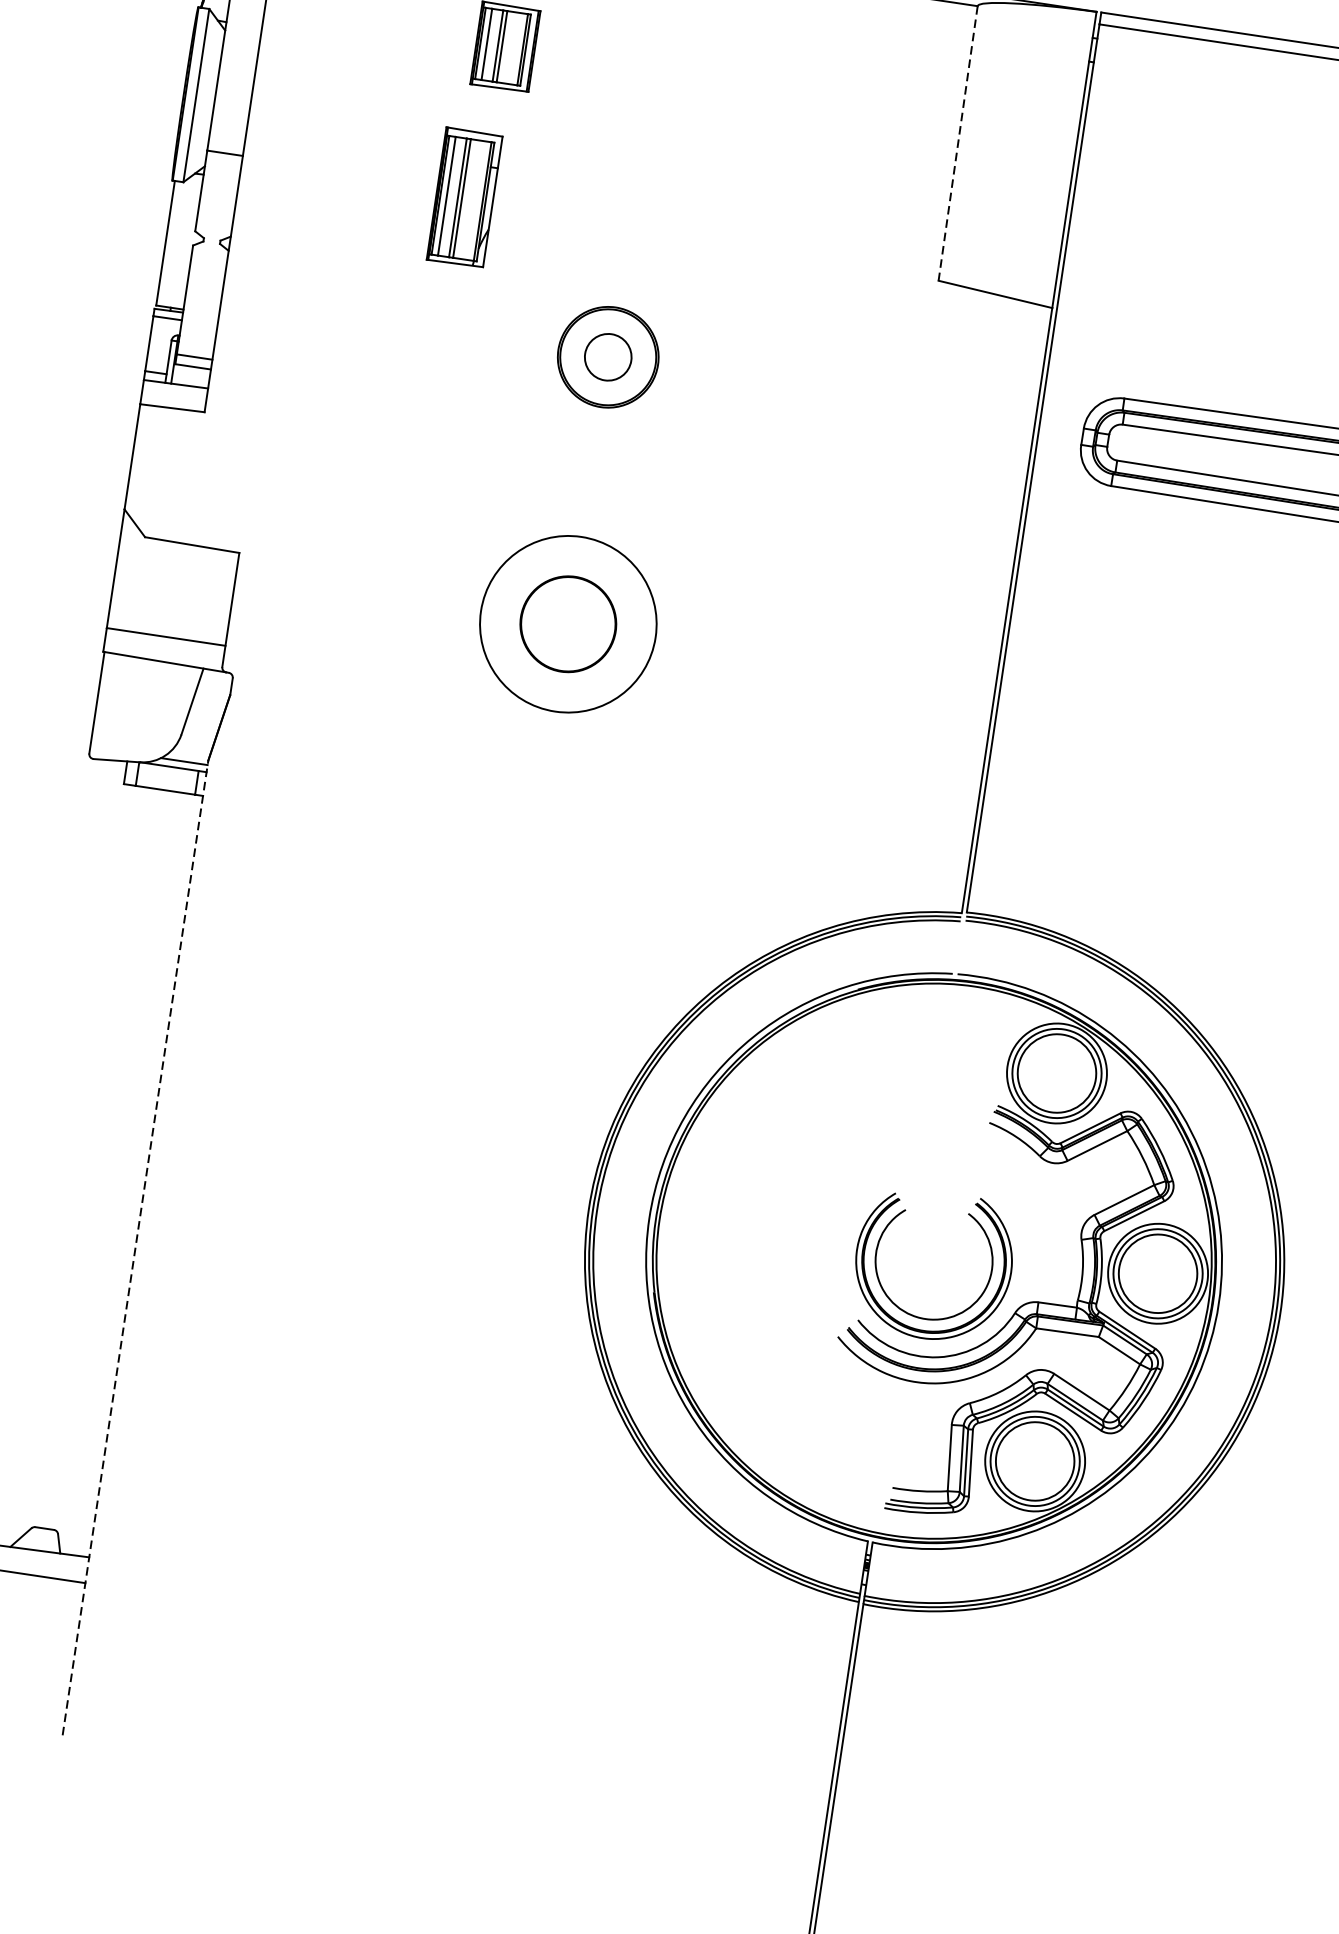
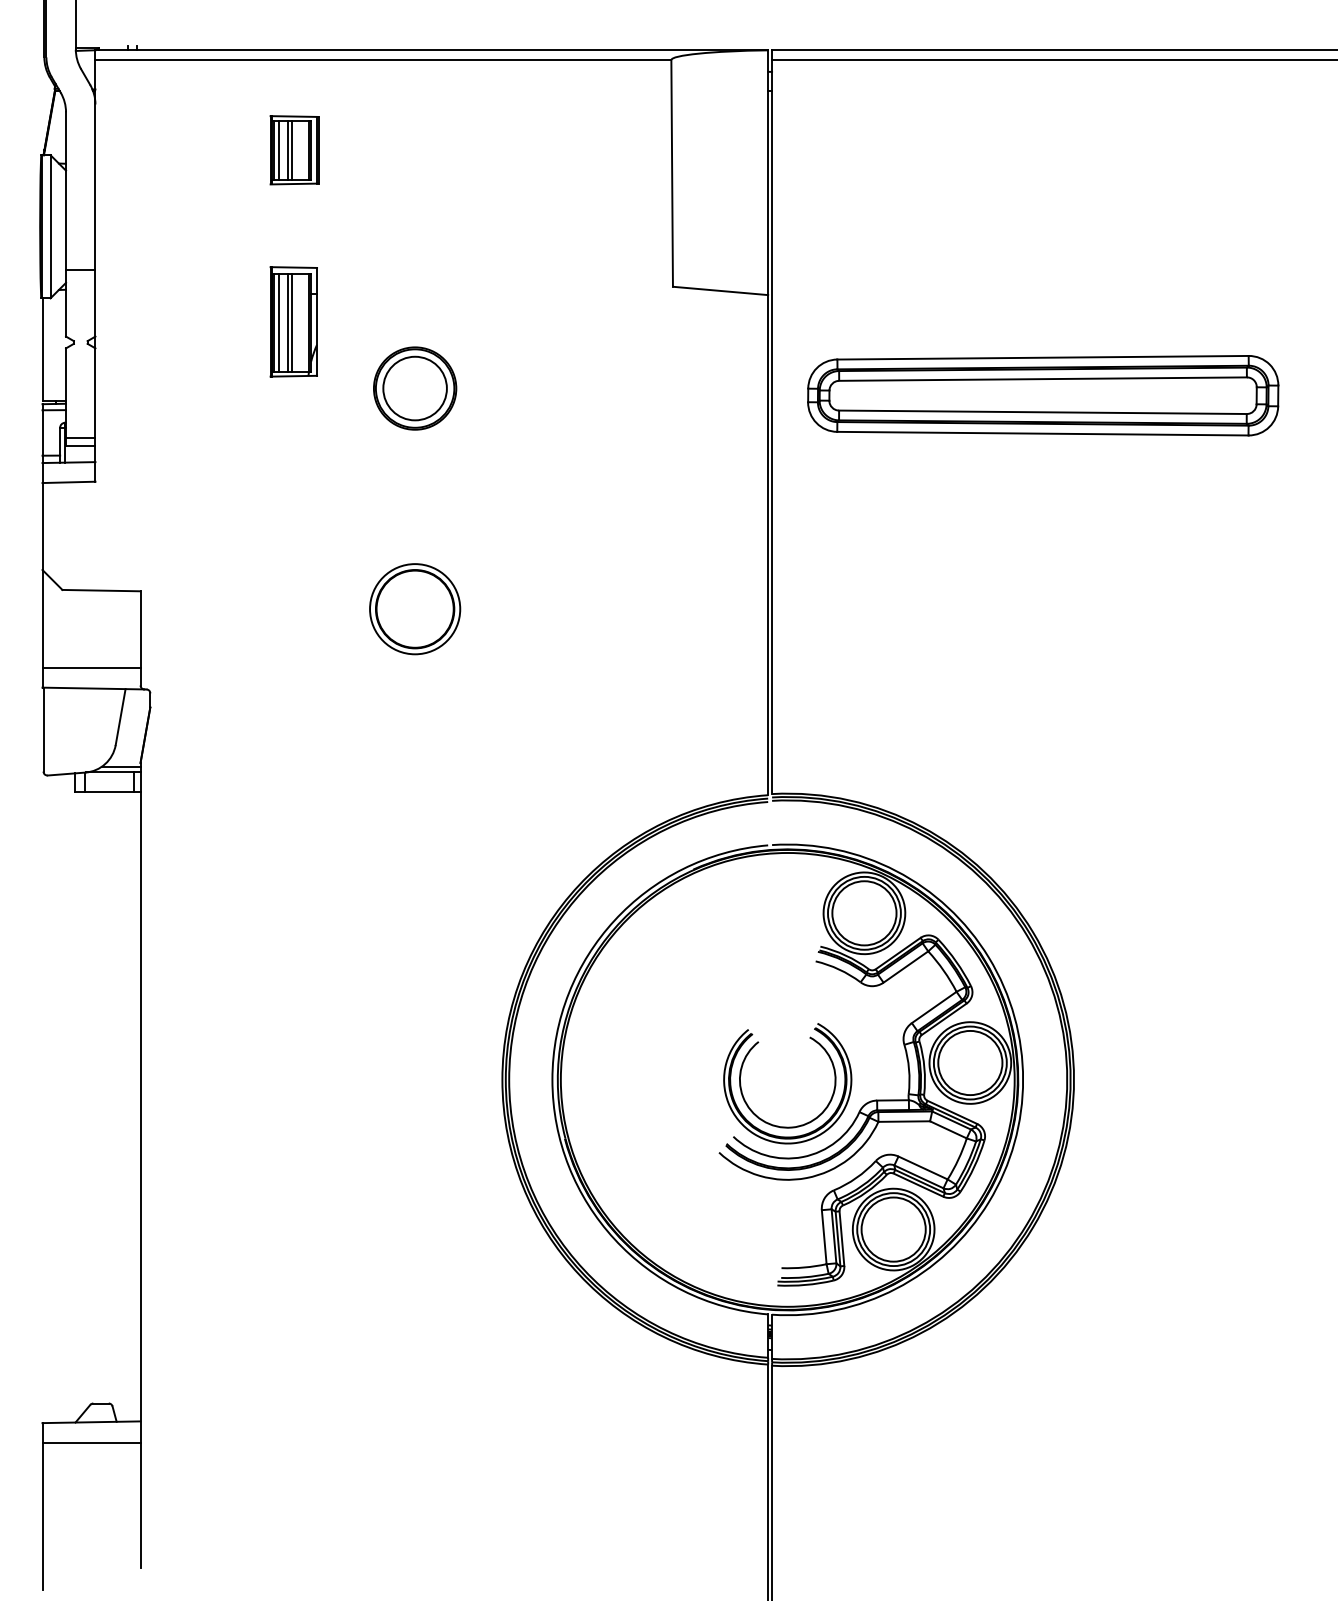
line: (958, 143) -> (672, 173), dashed -> solid
part: (464, 197) -> (293, 321), moved
circle: (607, 357) -> (414, 388), size x1.67
circle: (568, 624) -> (415, 609), size x0.62
line: (135, 1247) -> (140, 1165), dashed -> solid

